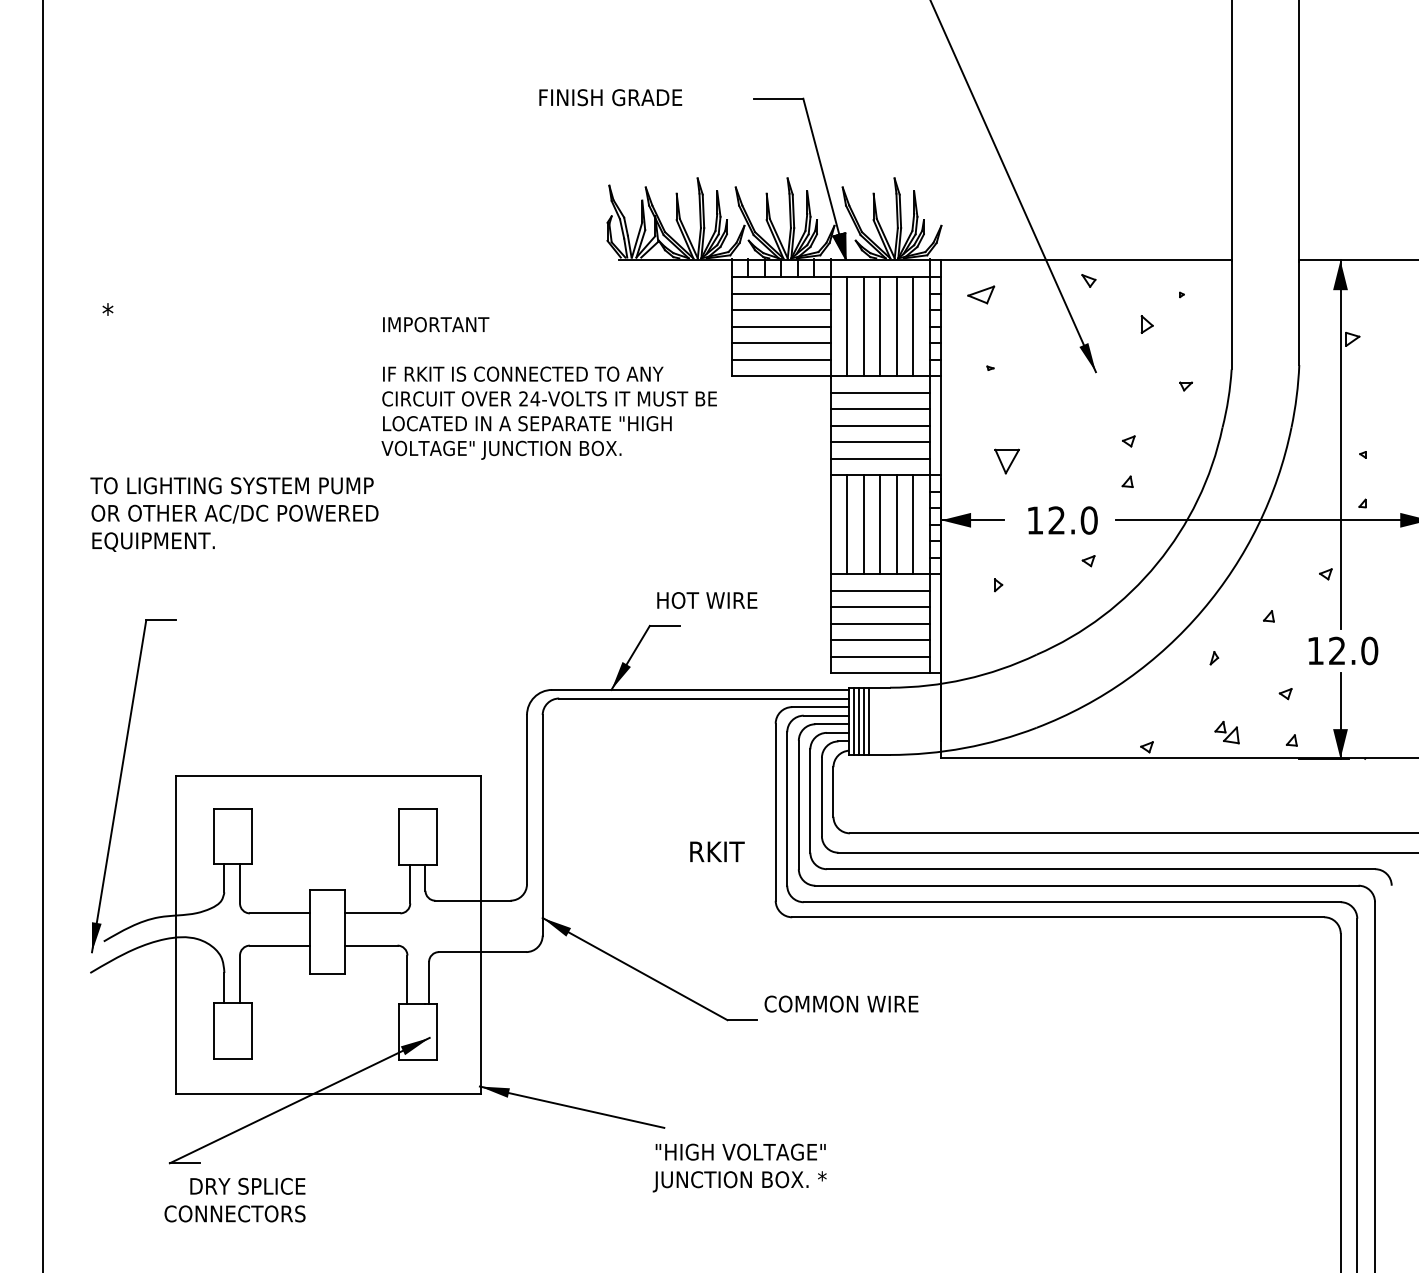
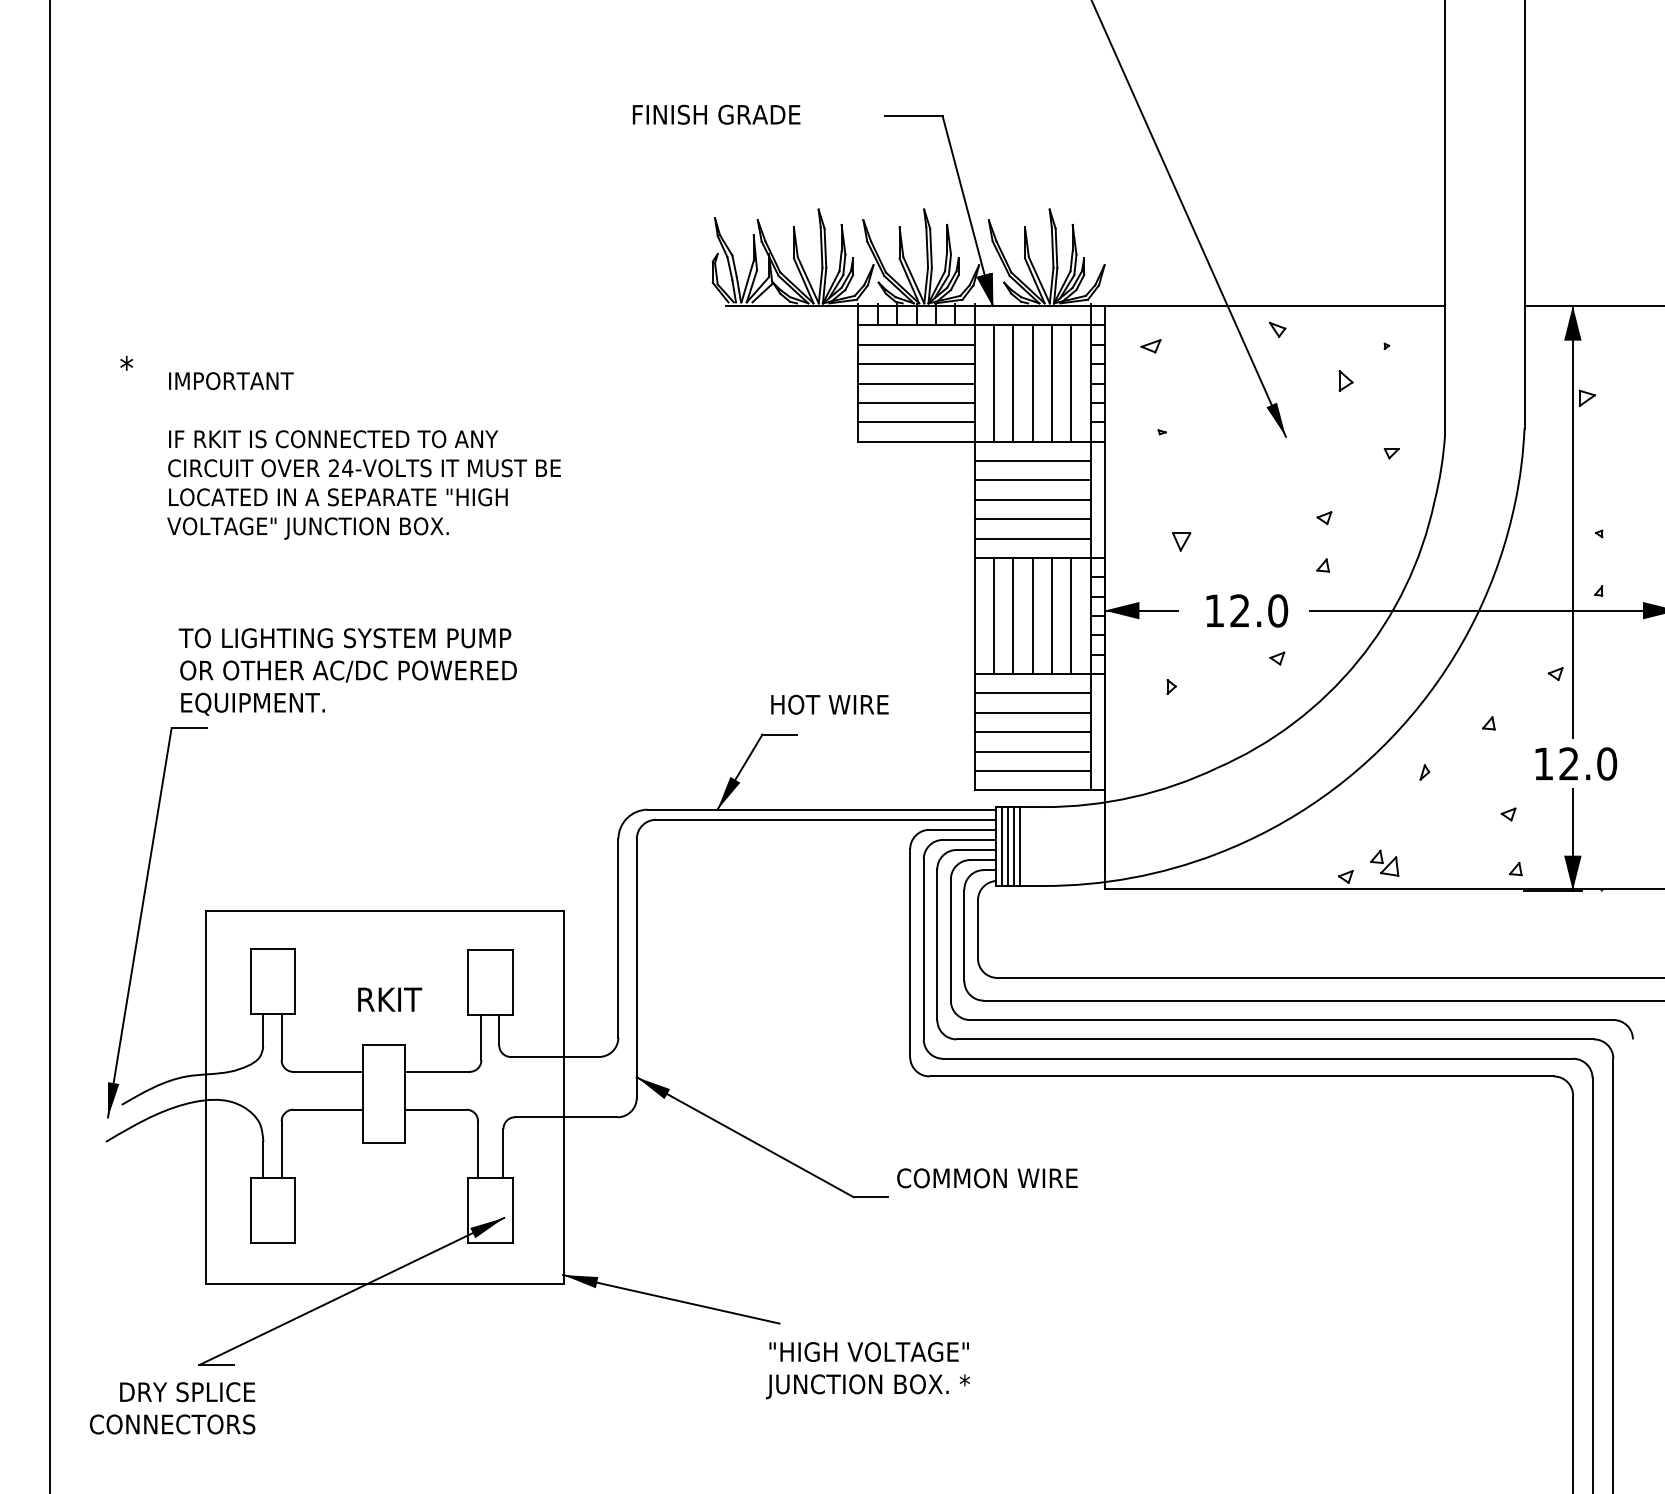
part: (980, 294) -> (1150, 345), size x0.62
text: (548, 388) -> (363, 456), moved
part: (1006, 461) -> (1180, 541), size x0.62
text: (234, 514) -> (347, 671), moved
part: (1226, 732) -> (1383, 863), moved
text: (717, 851) -> (390, 999), moved
text: (234, 1199) -> (171, 1407), moved

